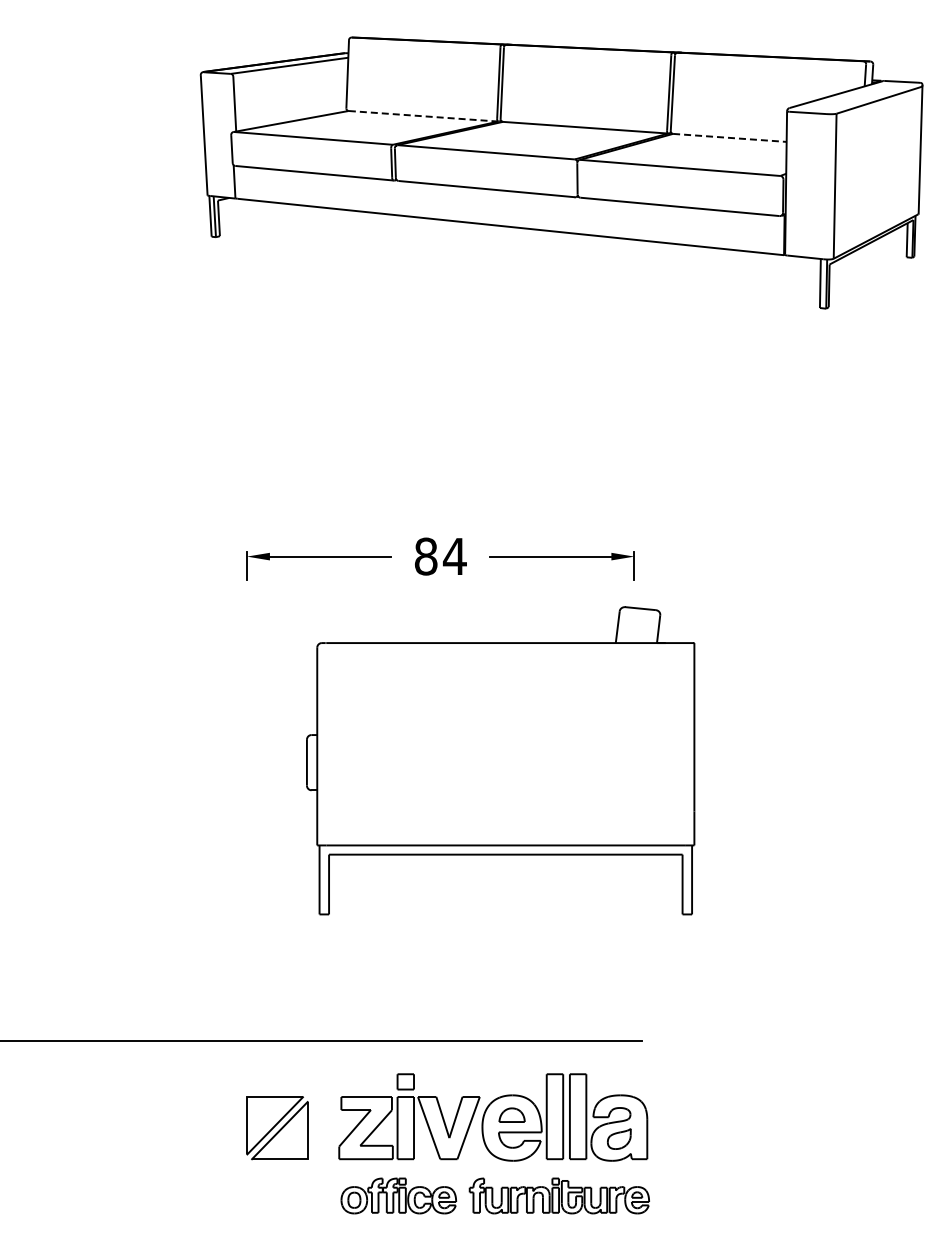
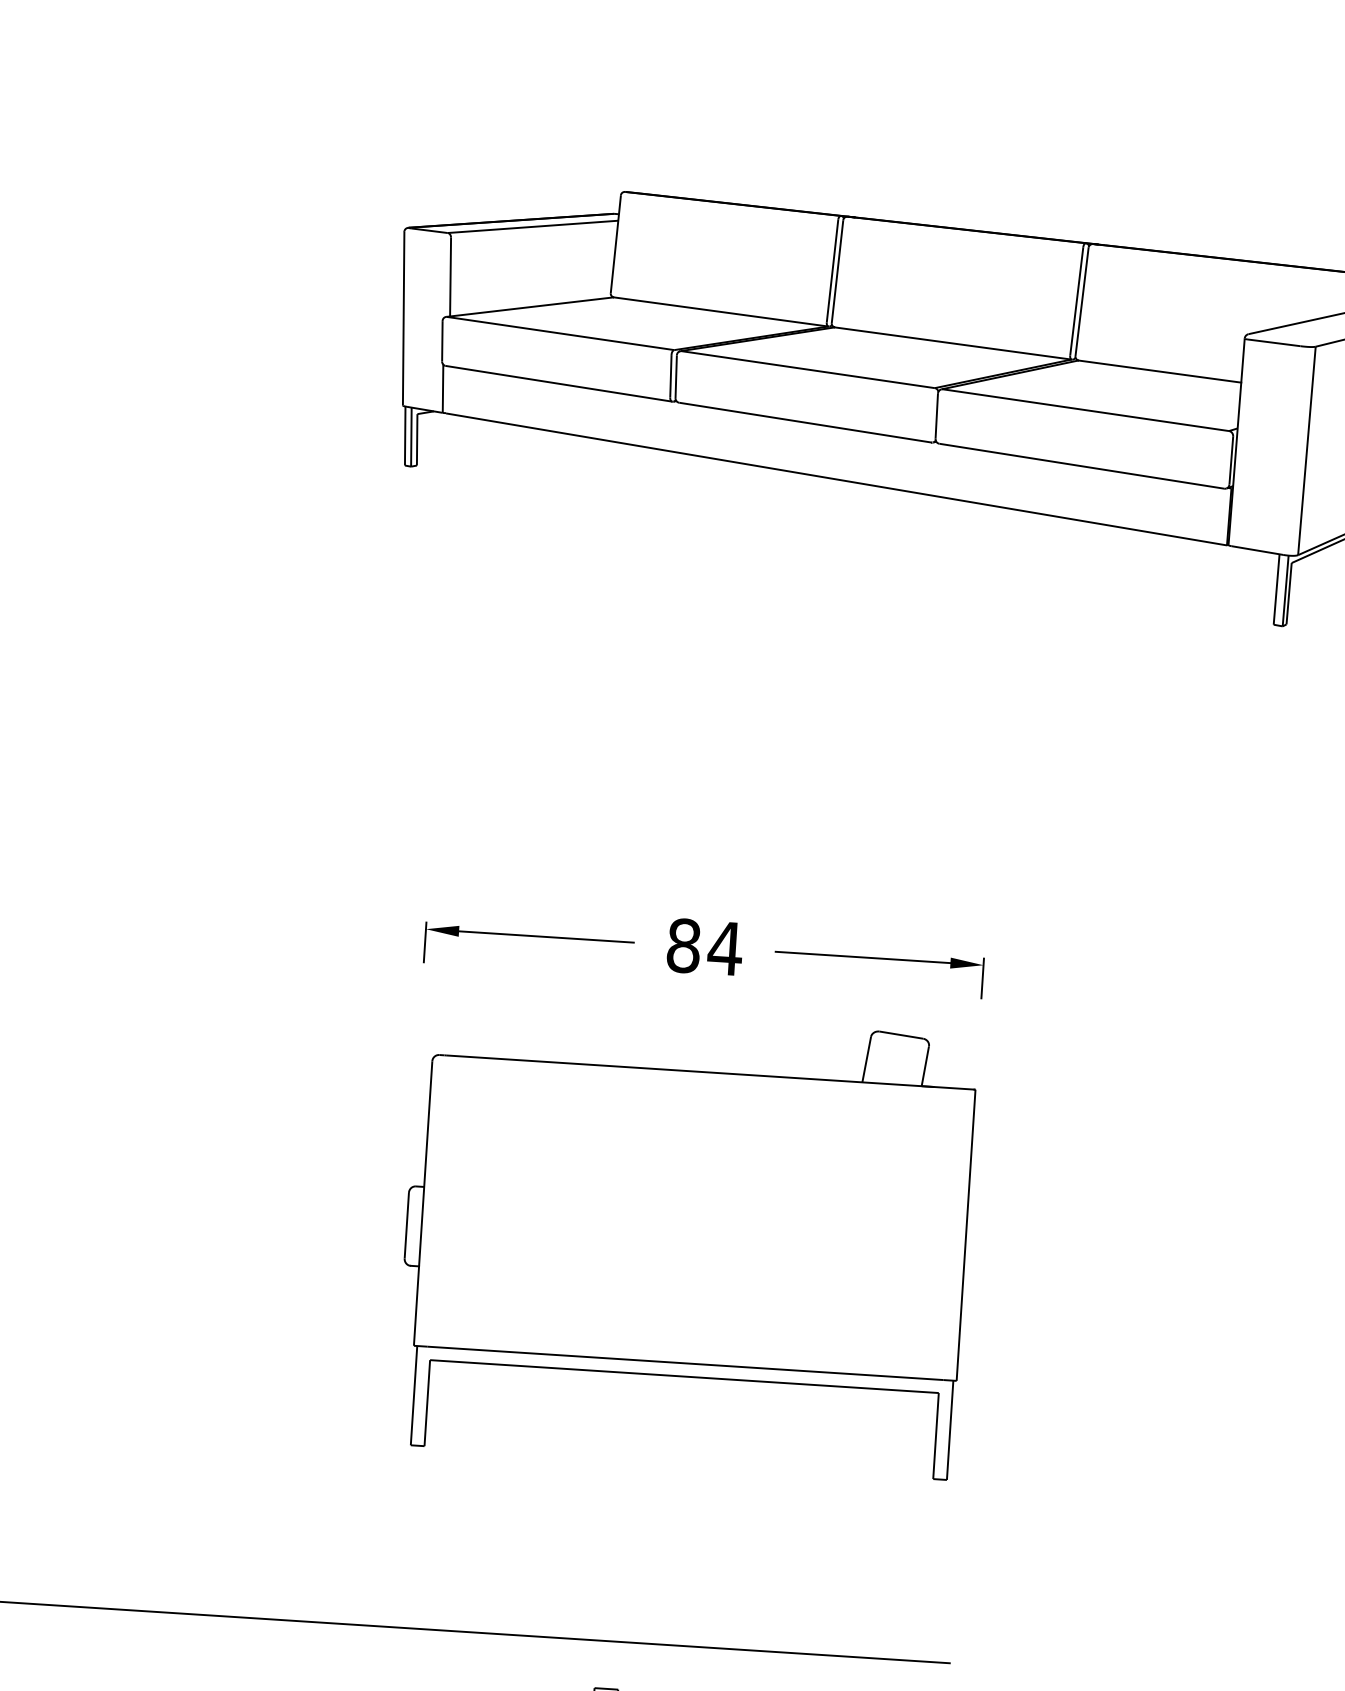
line: (424, 116) -> (722, 312), dashed -> solid
line: (729, 137) -> (1159, 370), dashed -> solid
part: (500, 760) -> (685, 1240), moved

